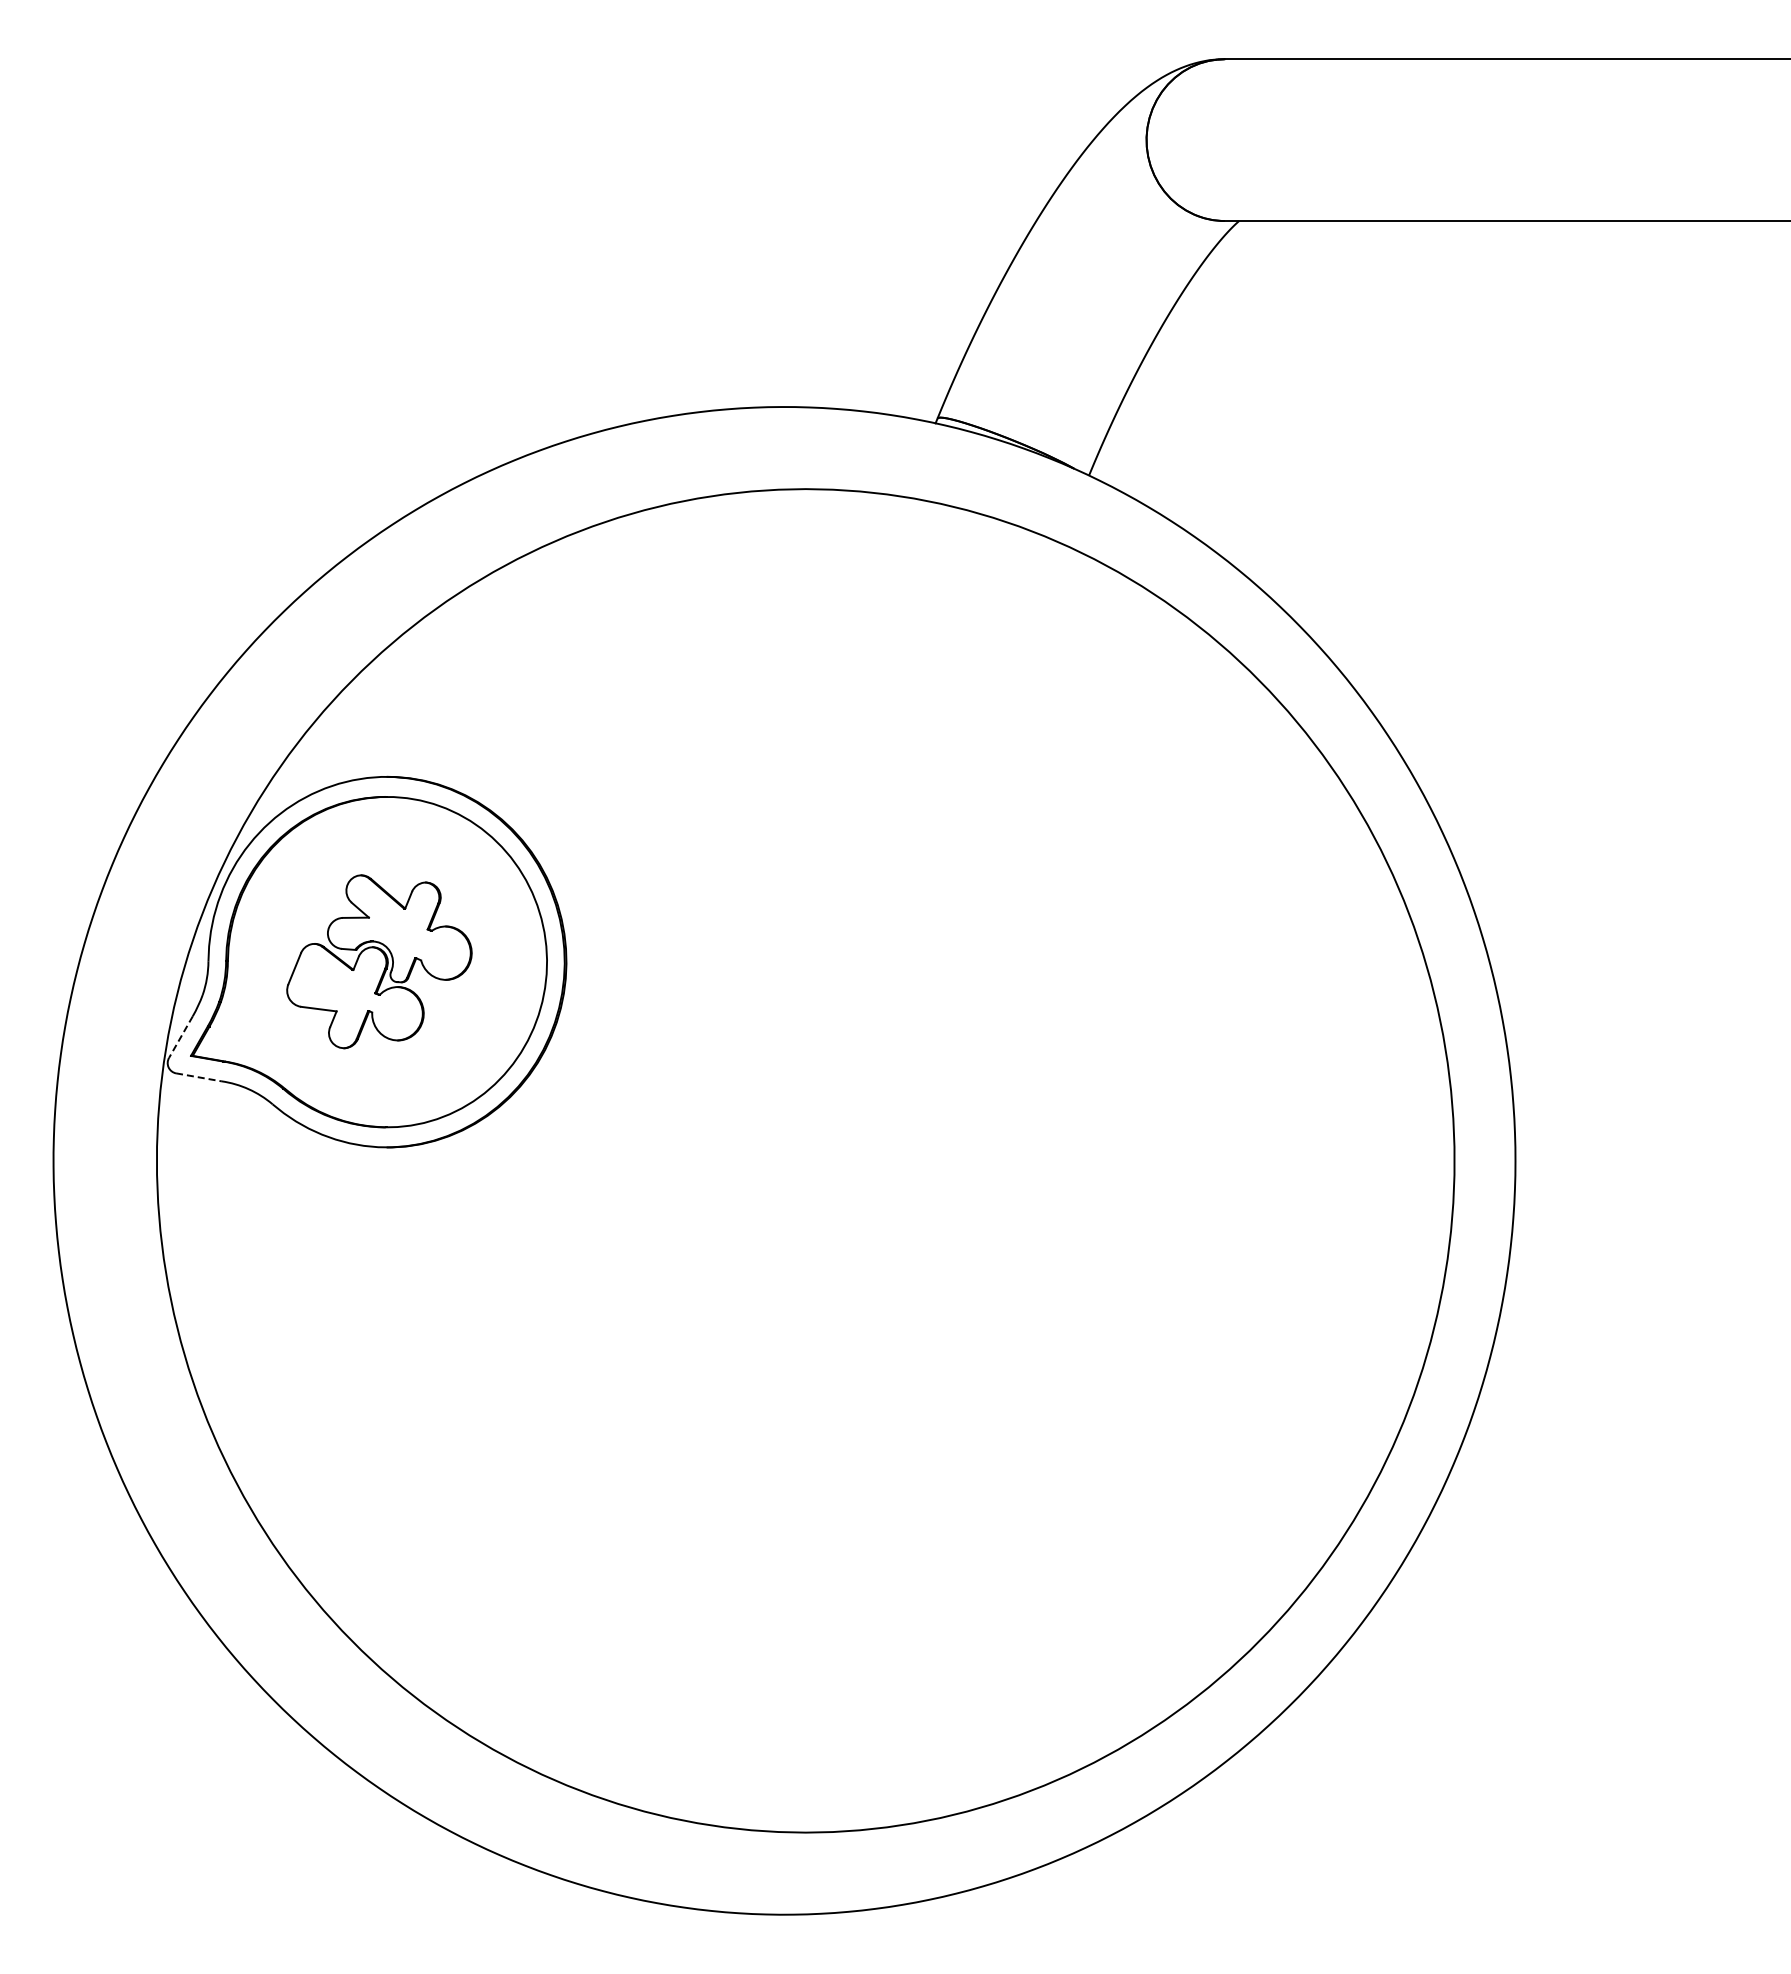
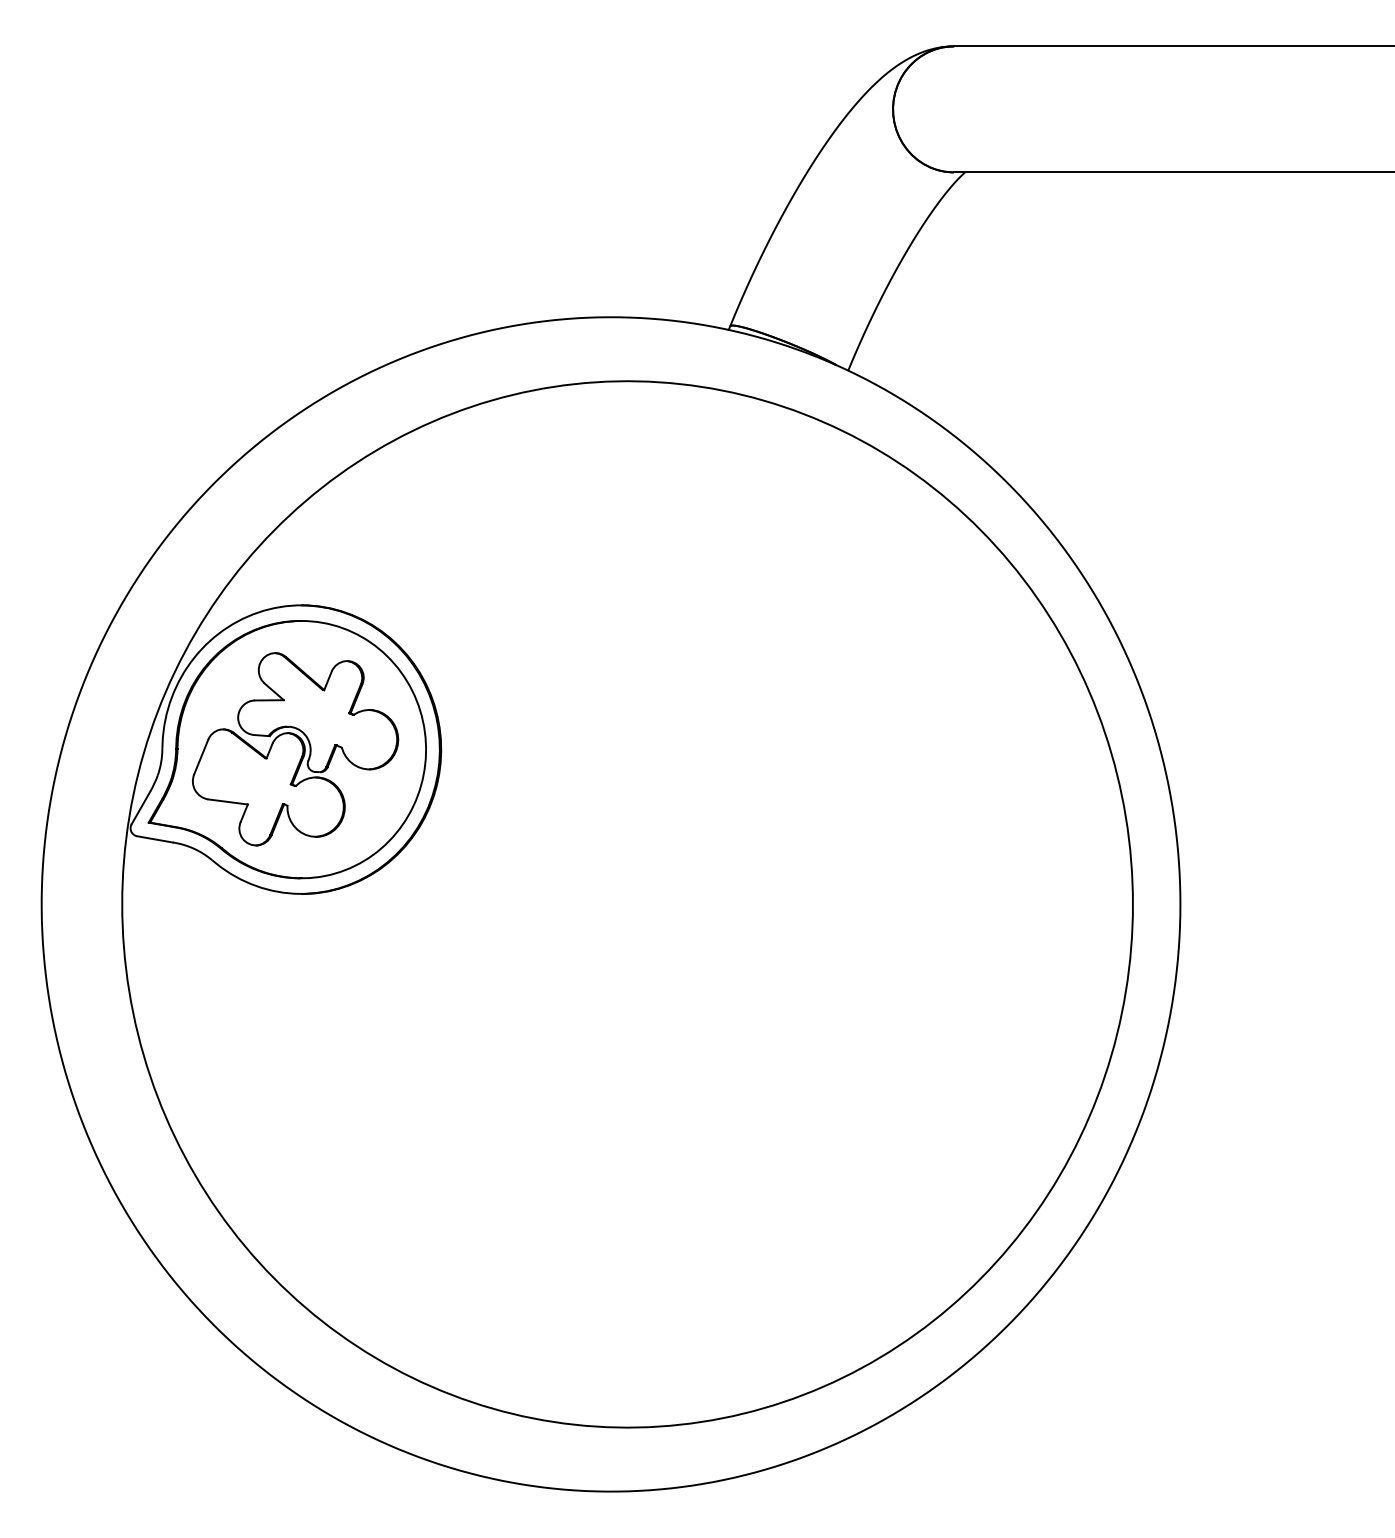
part: (379, 961) -> (295, 749), size x1.43
line: (180, 1037) -> (140, 808), dashed -> solid
line: (199, 1077) -> (155, 839), dashed -> solid

